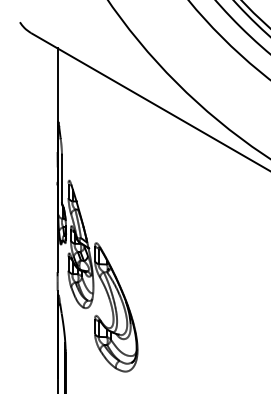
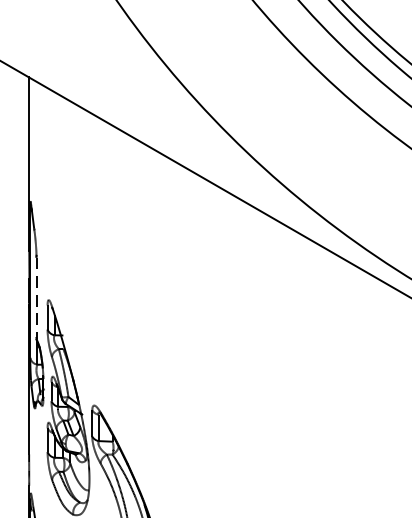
line: (62, 179) -> (37, 298), solid -> dashed

